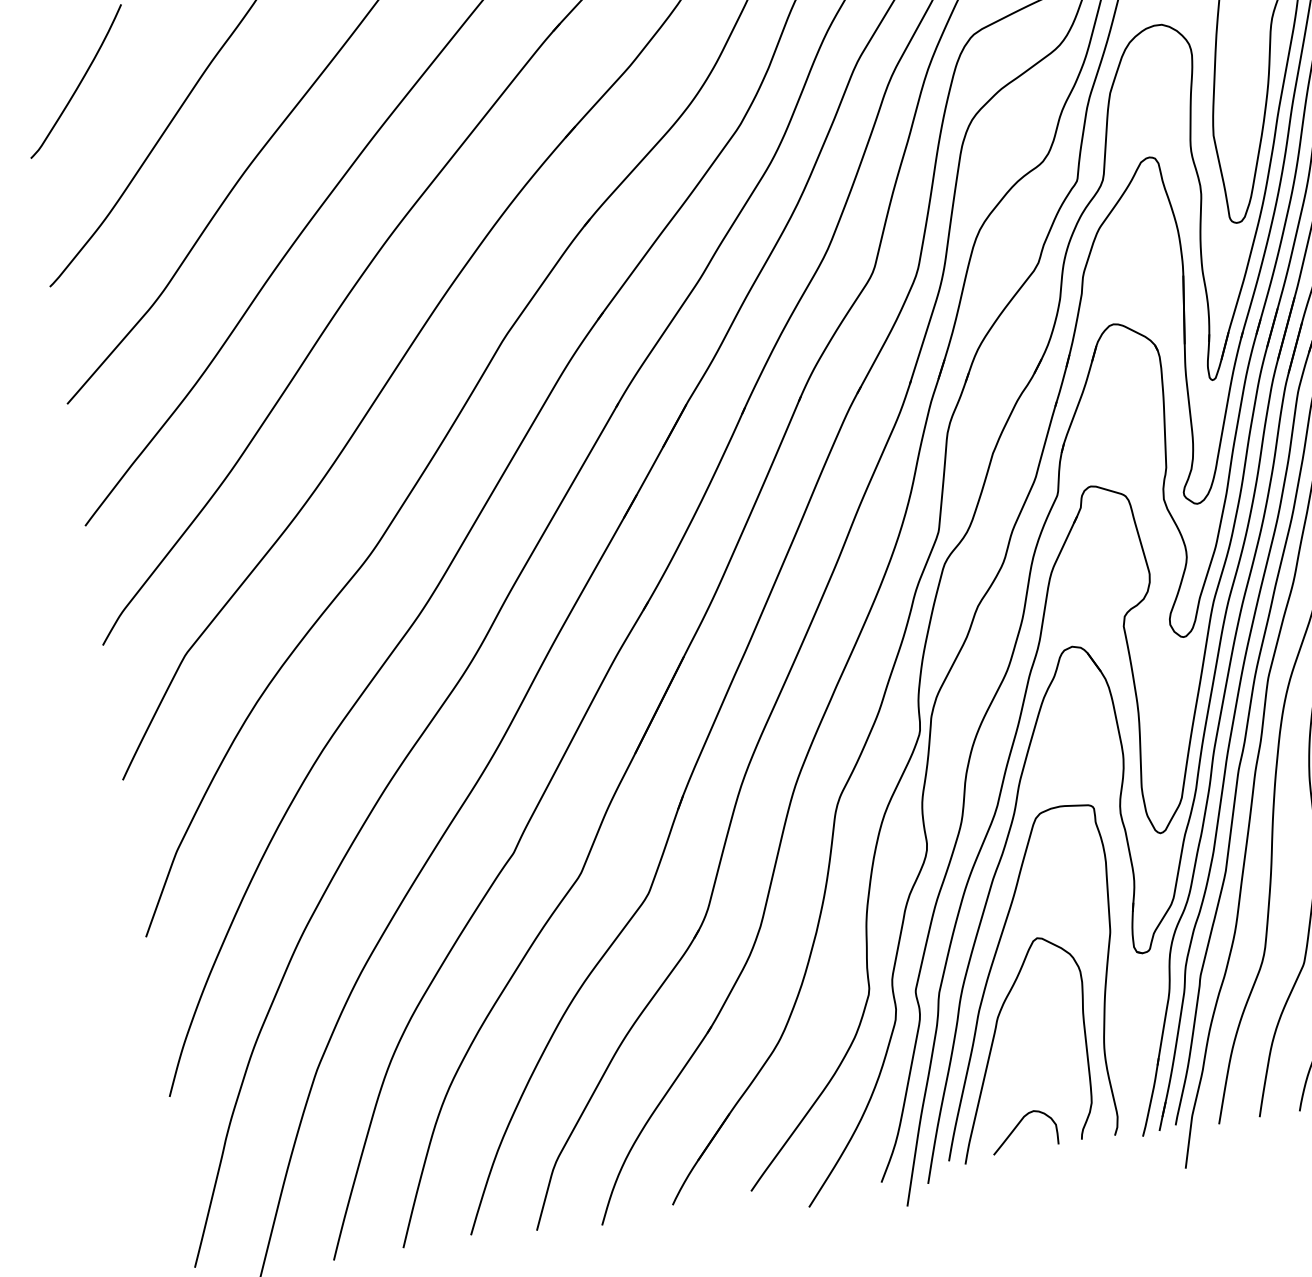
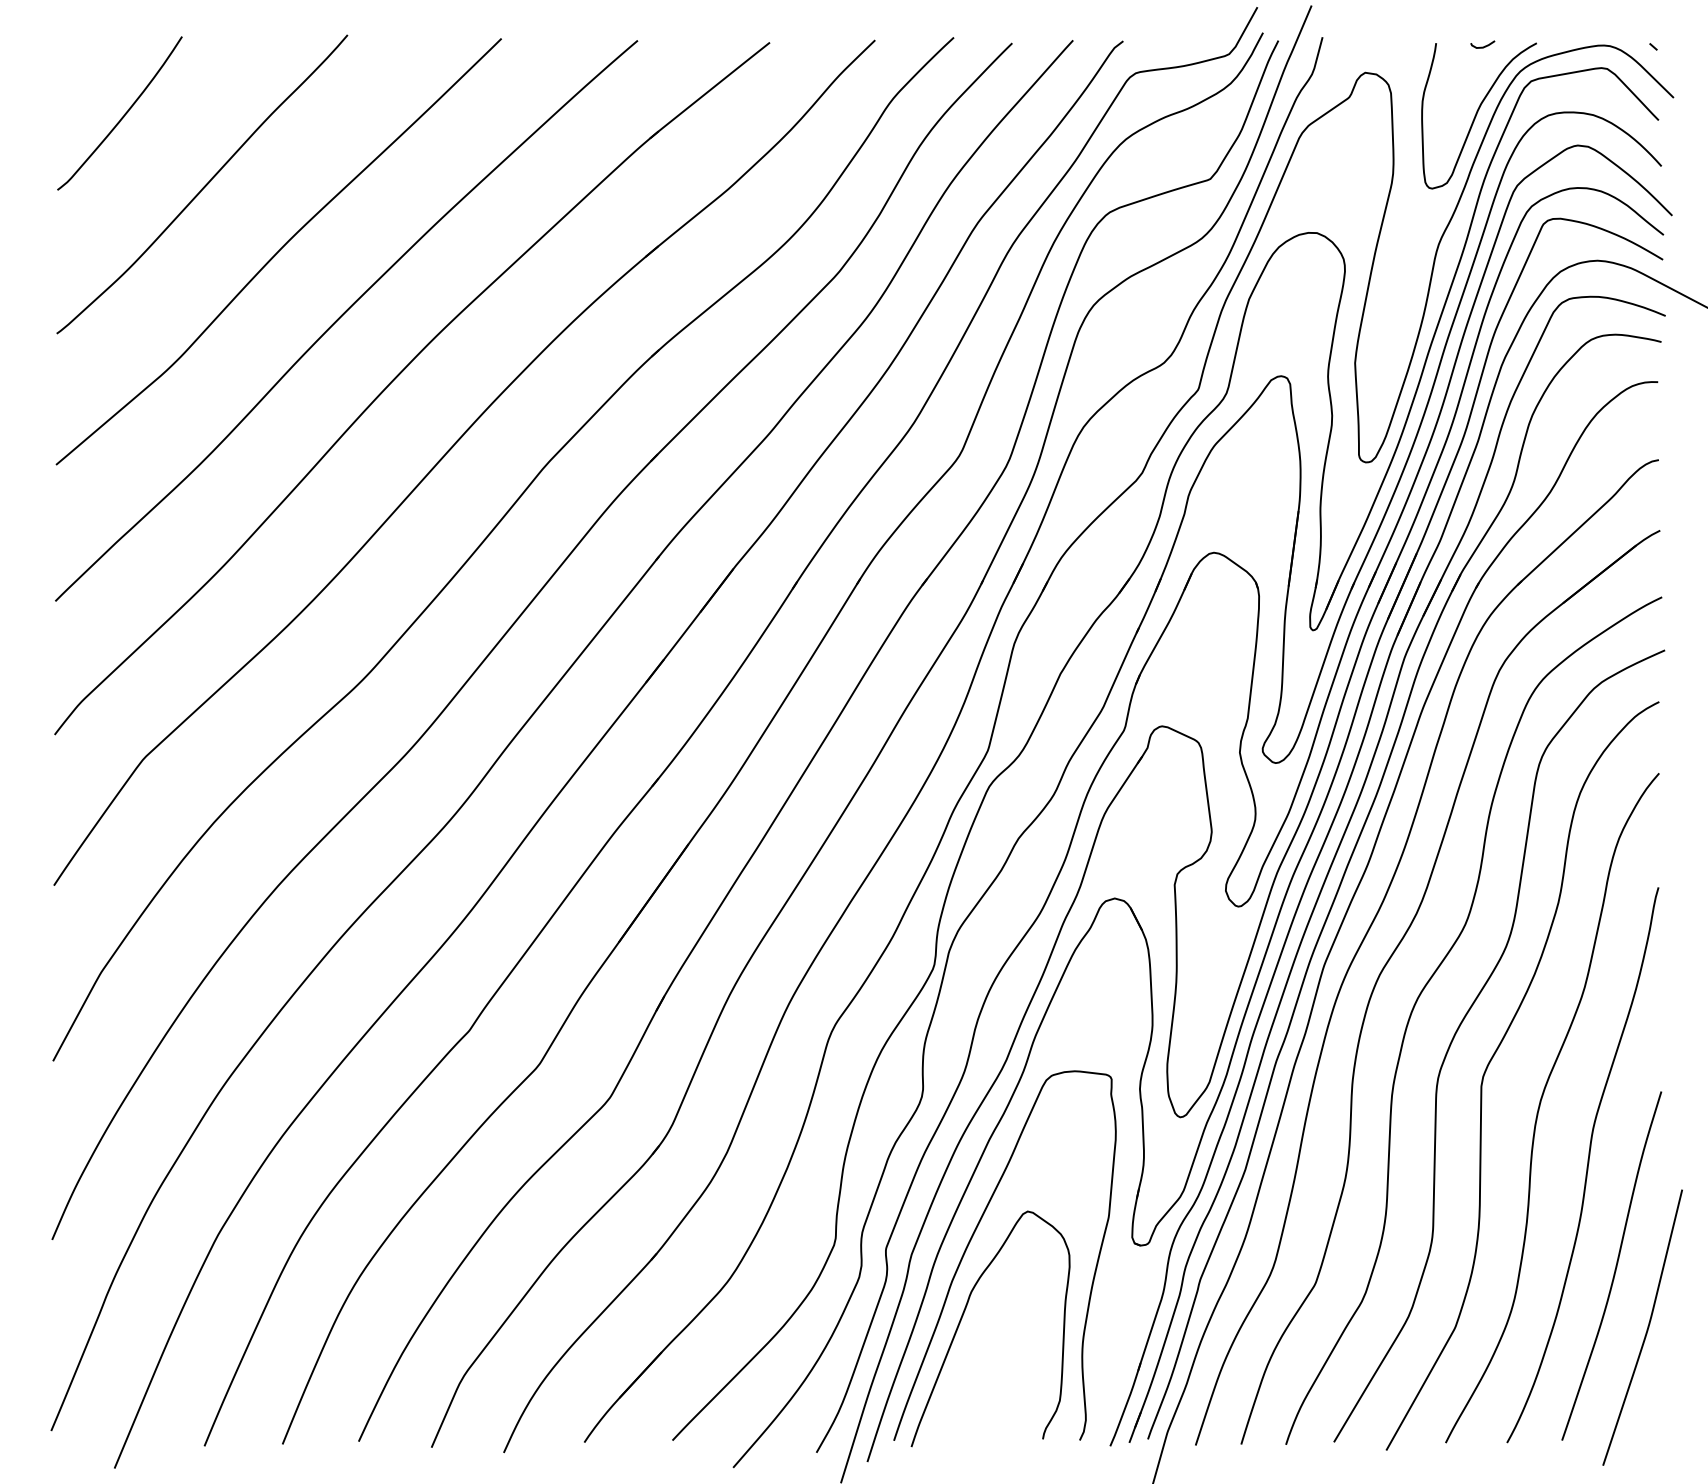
curve: (1017, 1126) -> (974, 1414), removed

